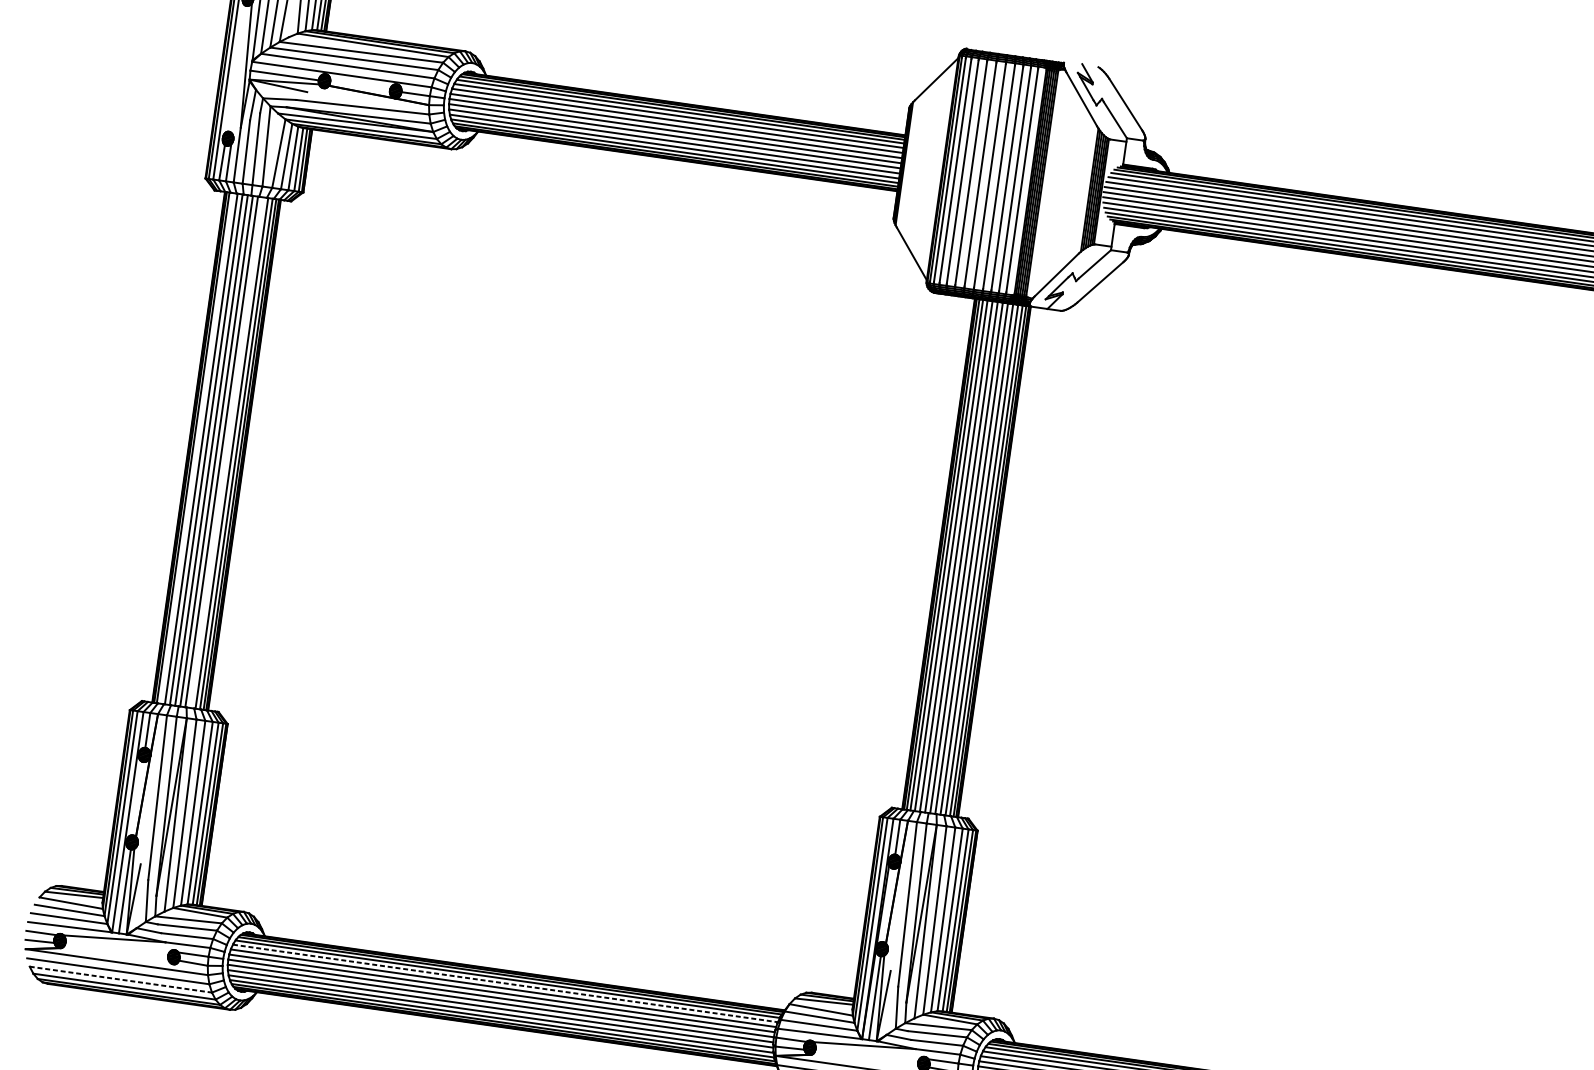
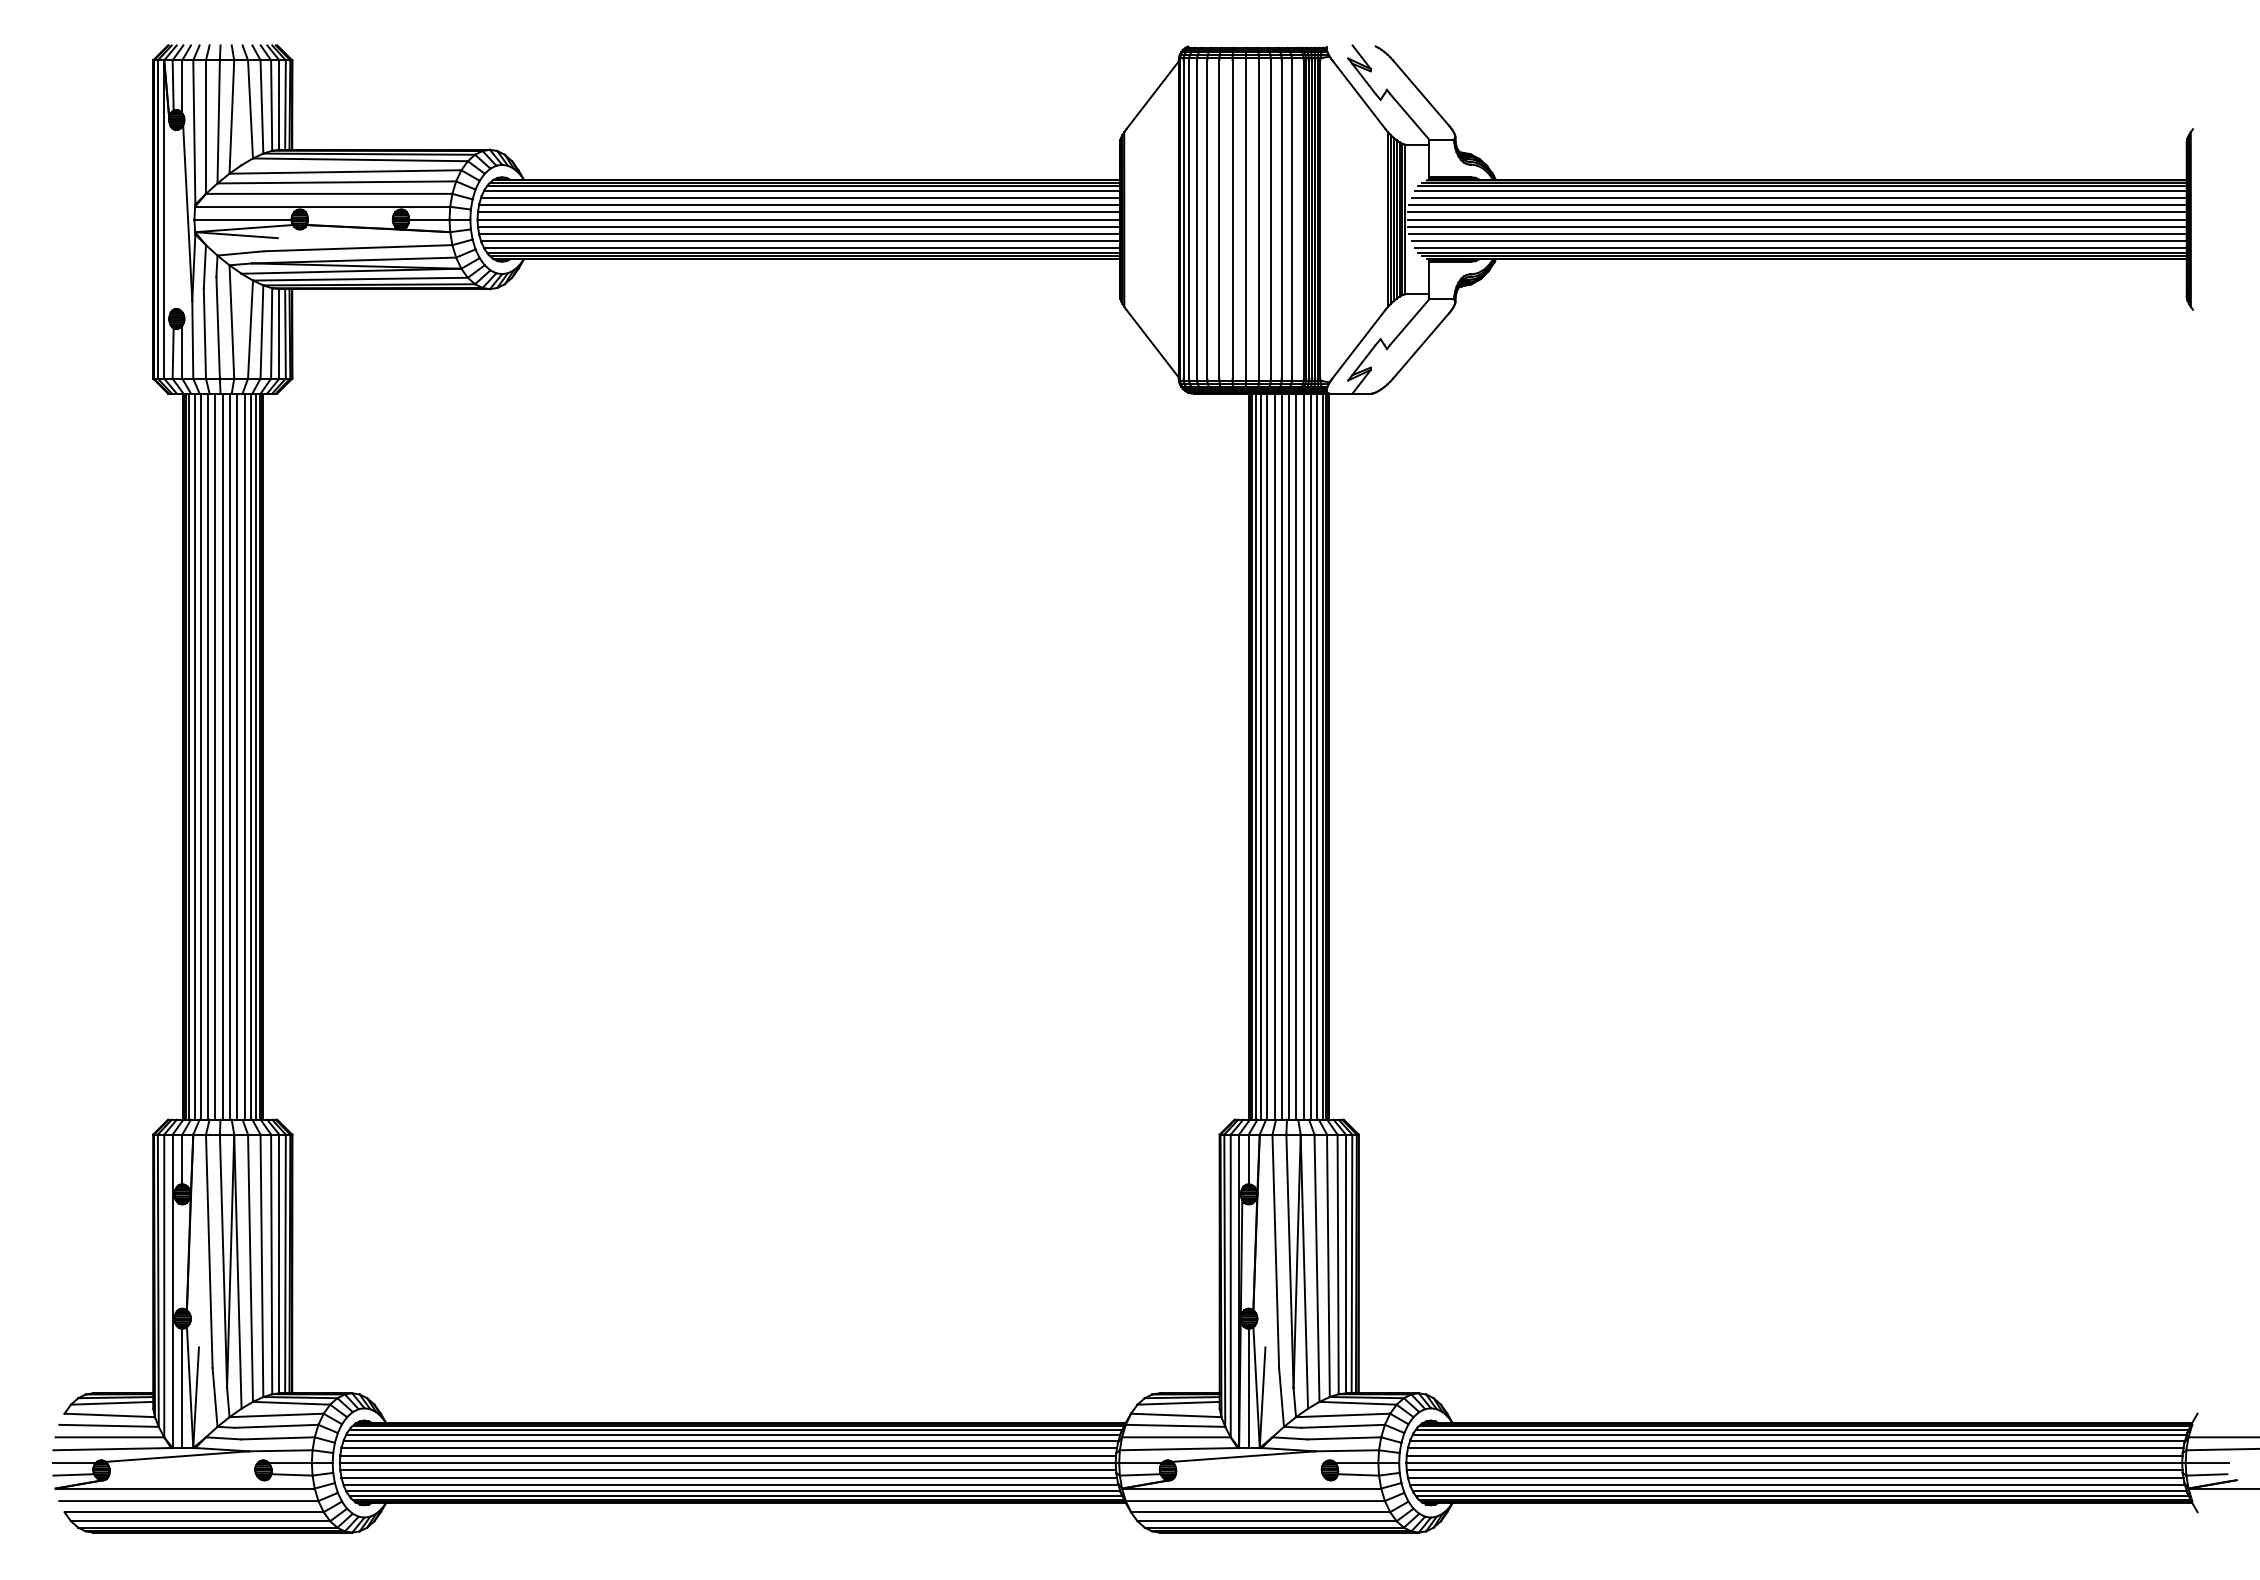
line: (196, 448) -> (194, 756), added
line: (226, 452) -> (237, 756), added
line: (121, 979) -> (194, 1512), dashed -> solid
line: (505, 983) -> (731, 1441), dashed -> solid

